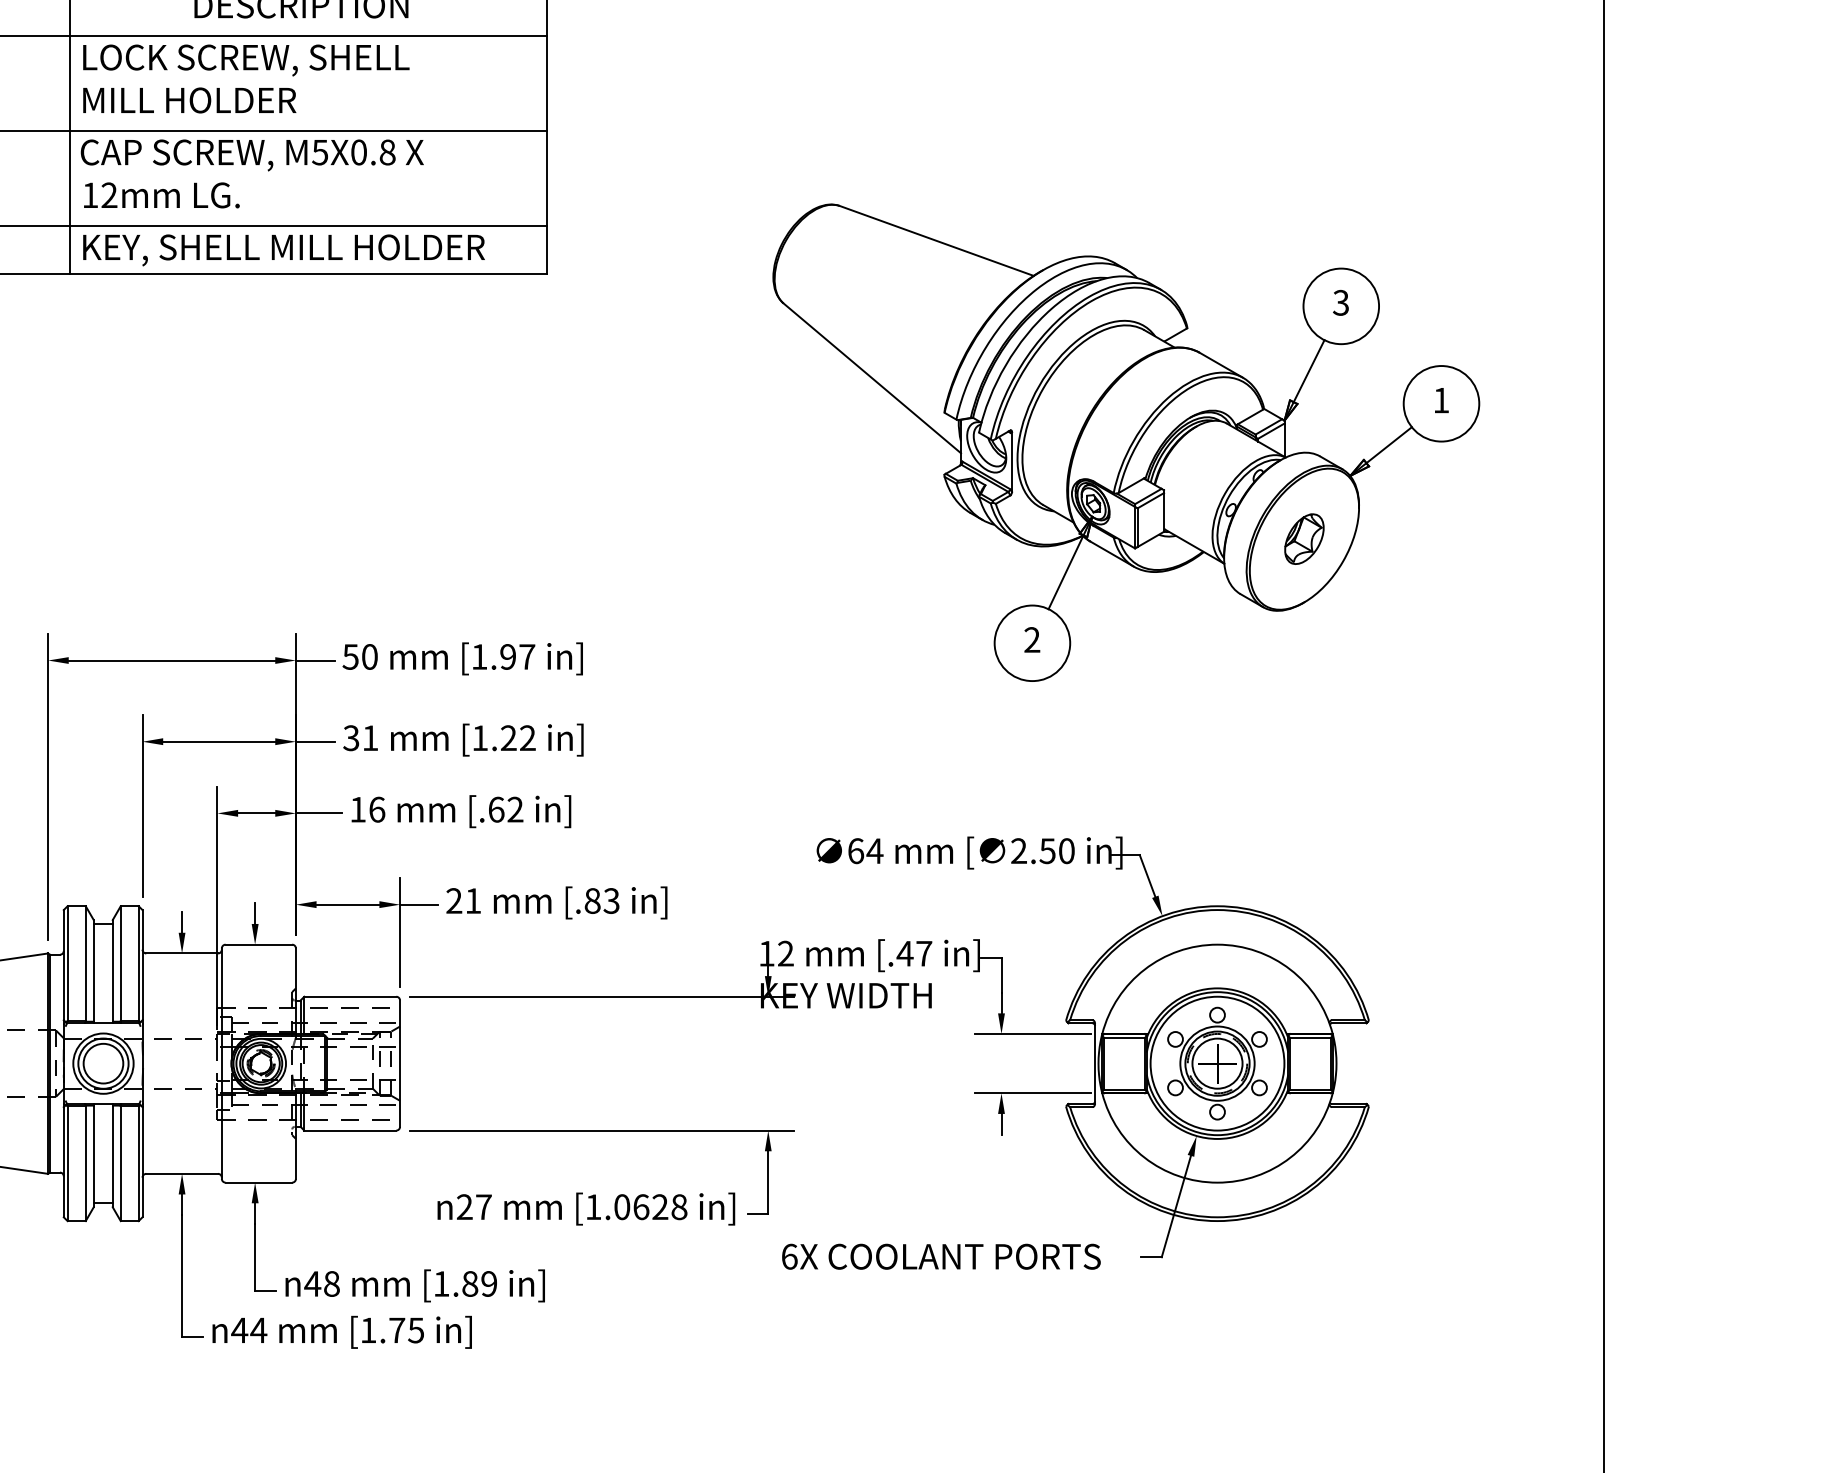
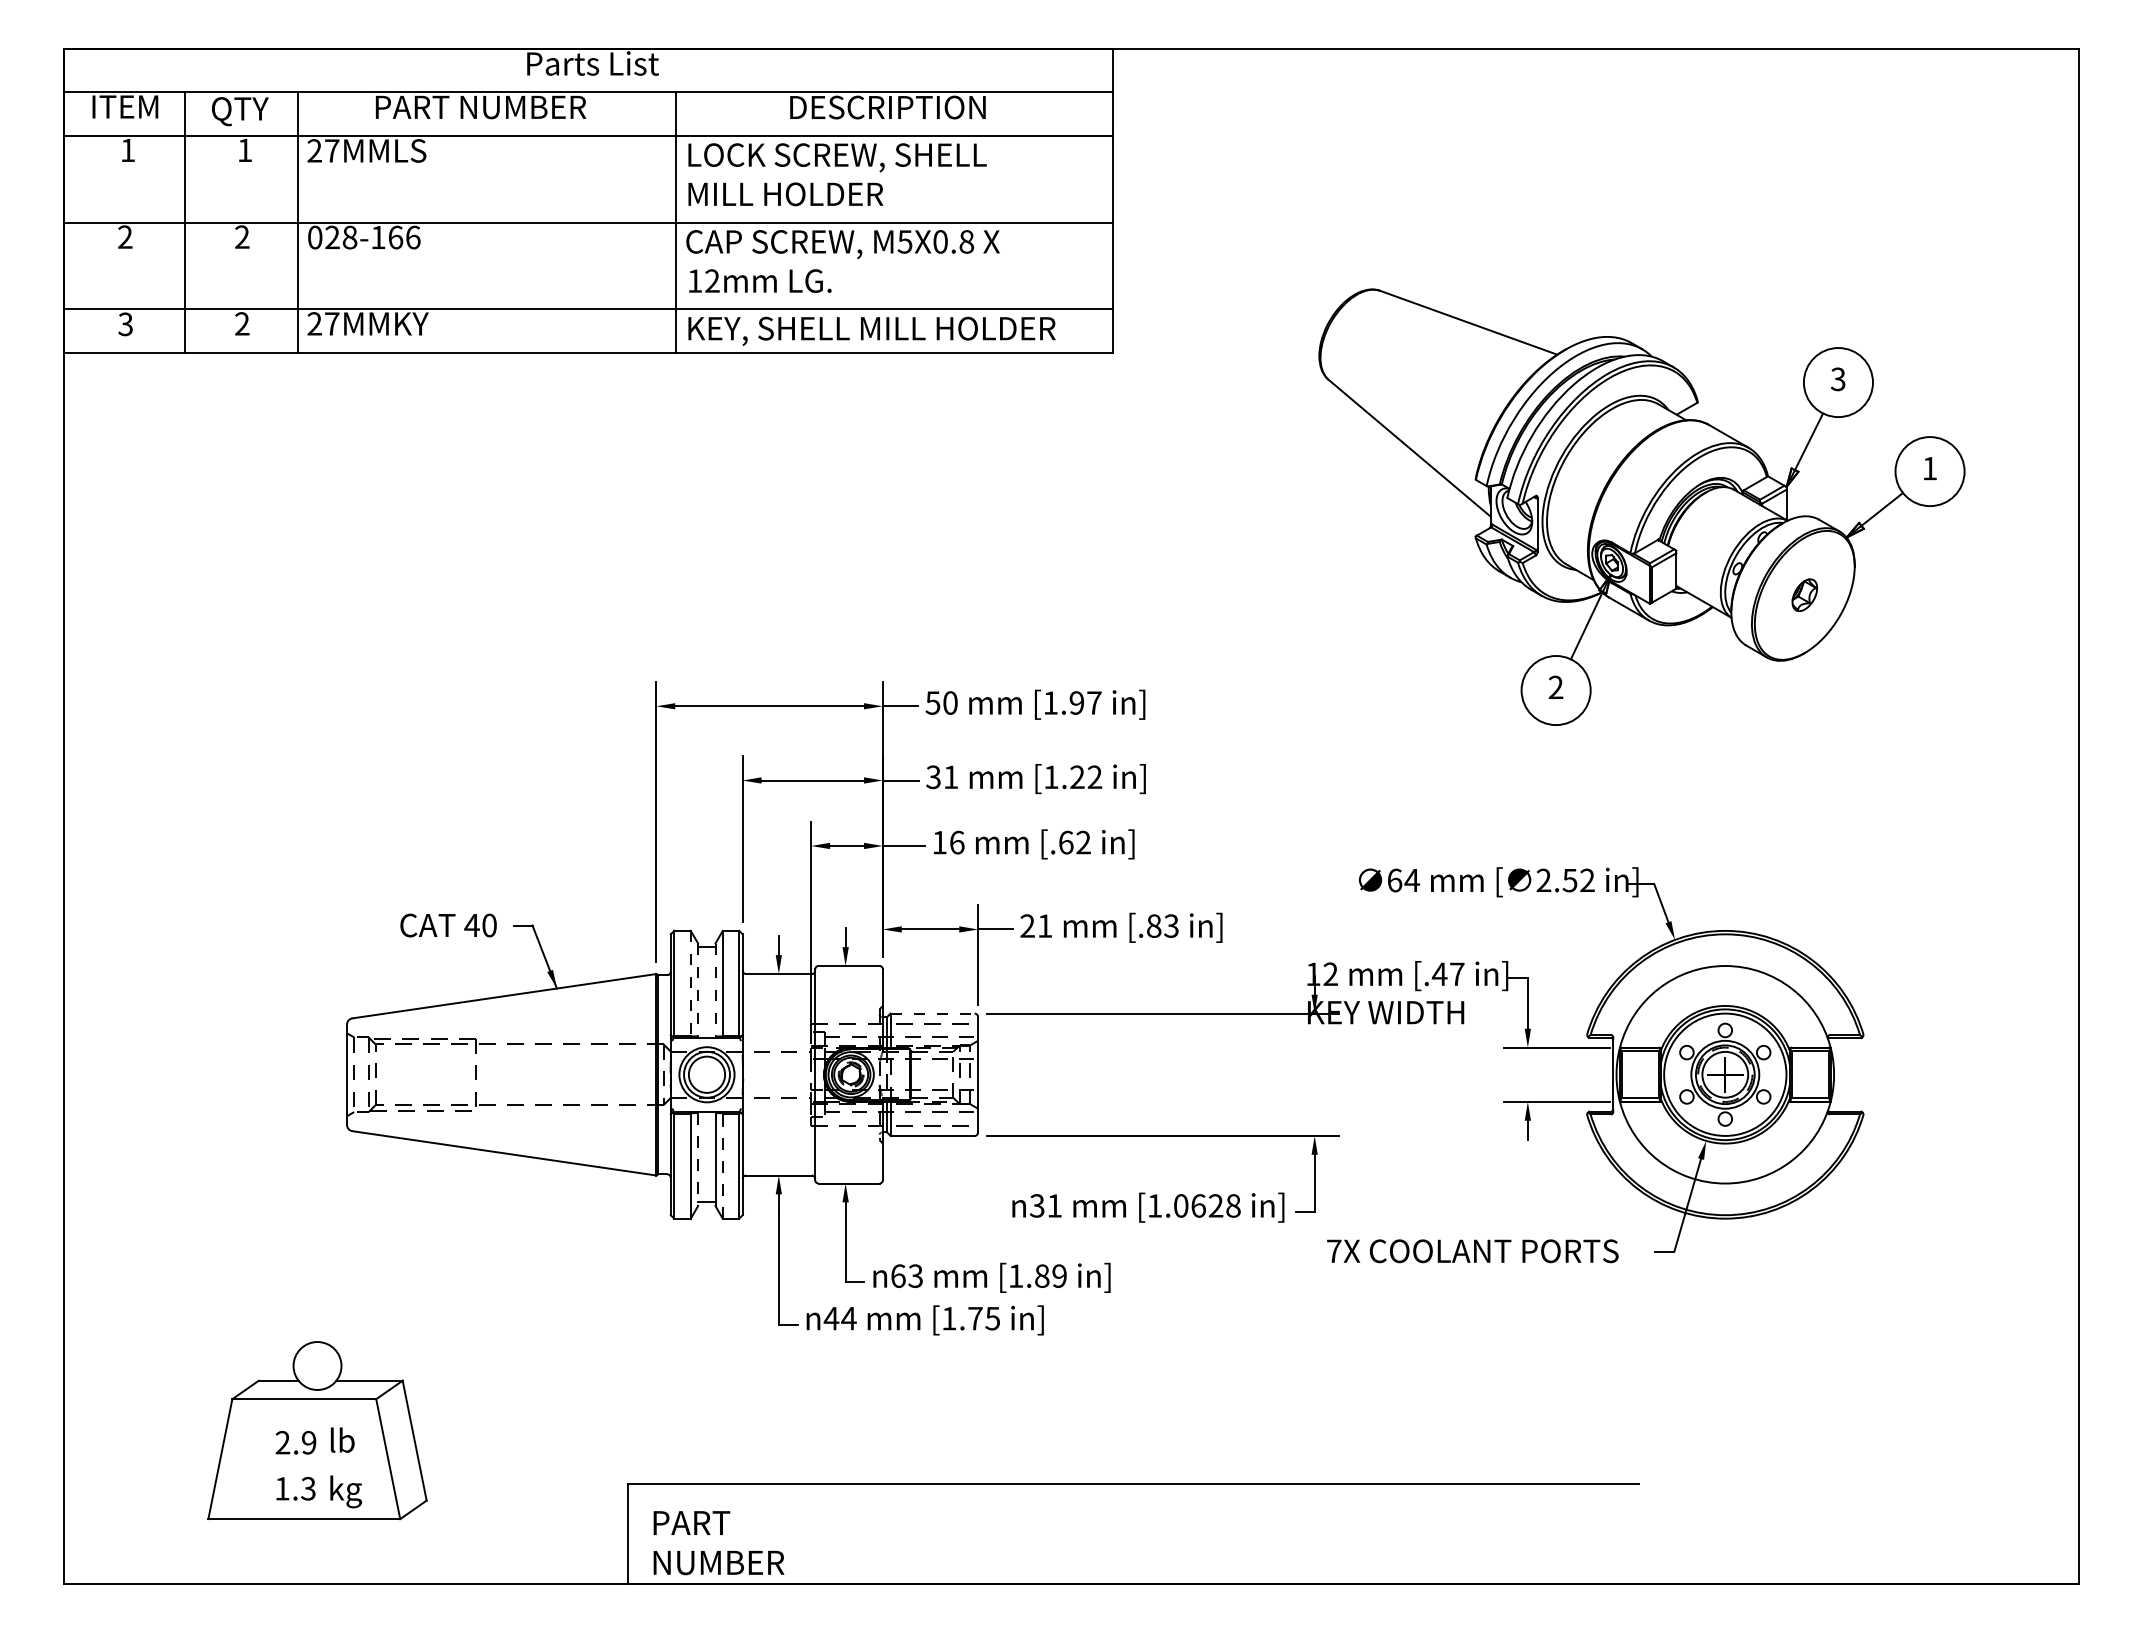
part: (1304, 538) -> (1804, 594), size x0.7
text: (1066, 851) -> (1587, 880), 2.50 -> 2.52
line: (85, 963) -> (690, 983), solid -> dashed
line: (94, 971) -> (698, 990), solid -> dashed
line: (112, 971) -> (715, 990), solid -> dashed
line: (351, 996) -> (933, 1013), solid -> dashed
line: (94, 1157) -> (698, 1160), solid -> dashed
line: (120, 1162) -> (722, 1165), solid -> dashed
text: (473, 1206) -> (1045, 1205), n27 -> n31
text: (789, 1257) -> (1334, 1251), 6X -> 7X
text: (321, 1283) -> (906, 1275), n48 -> n63

